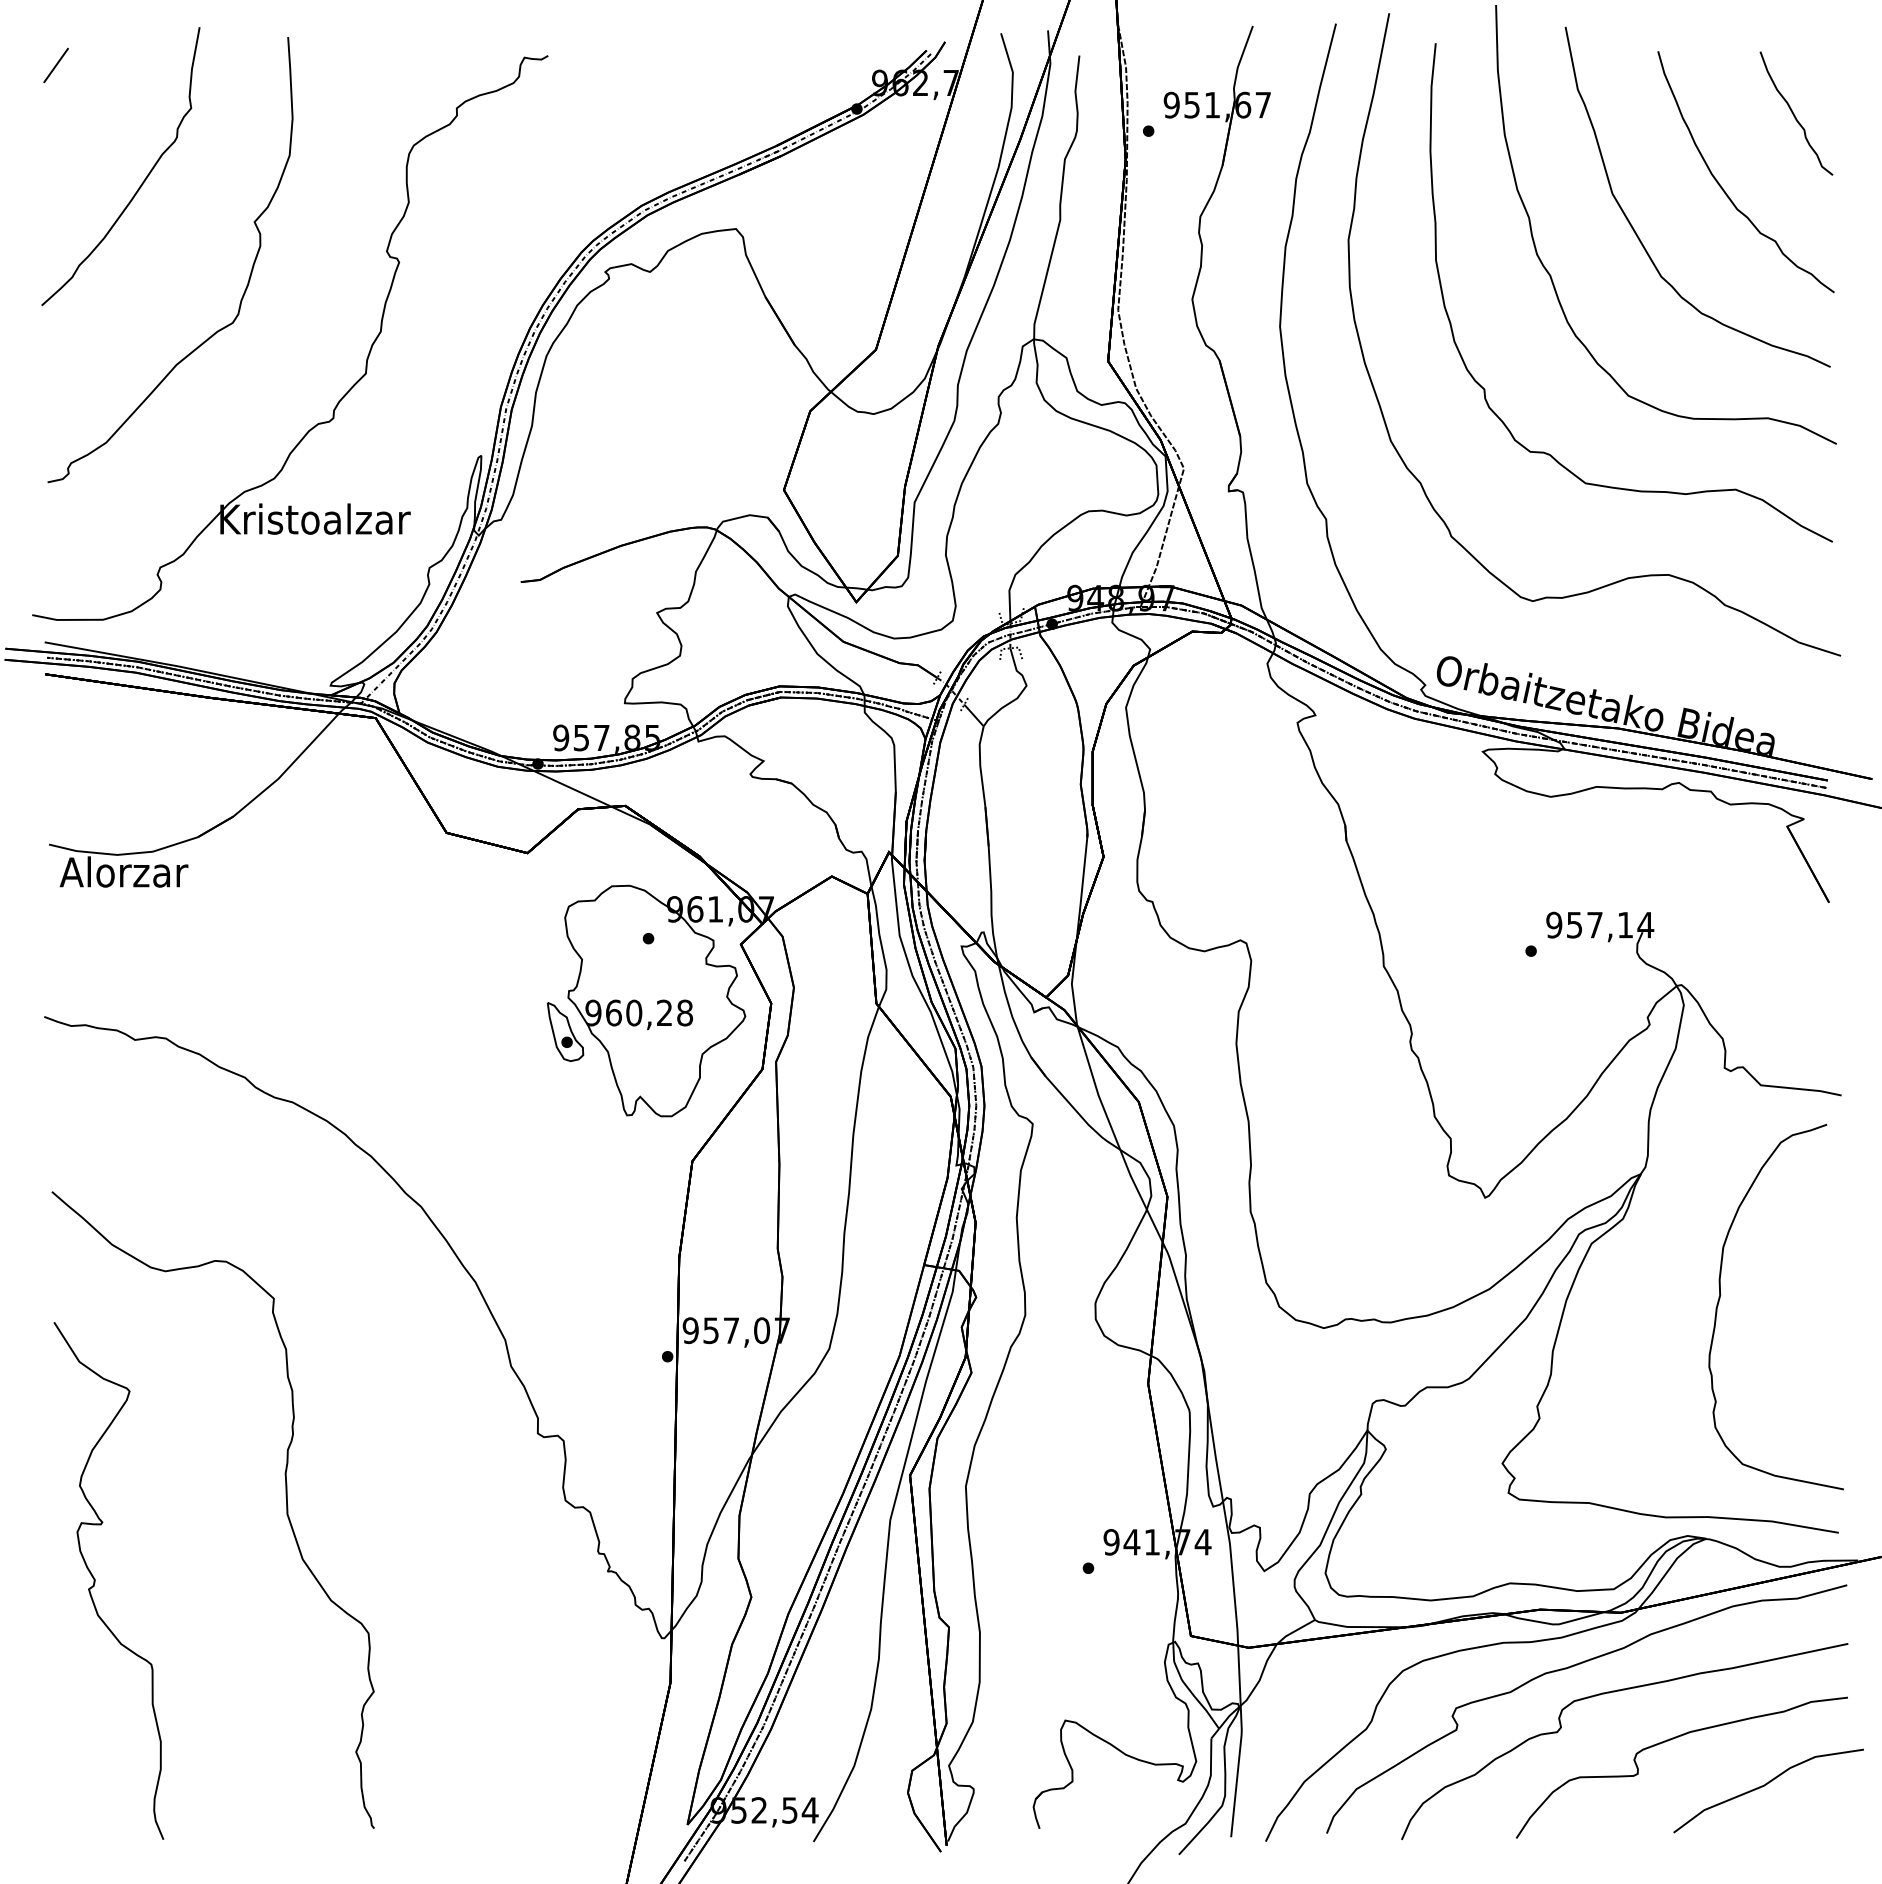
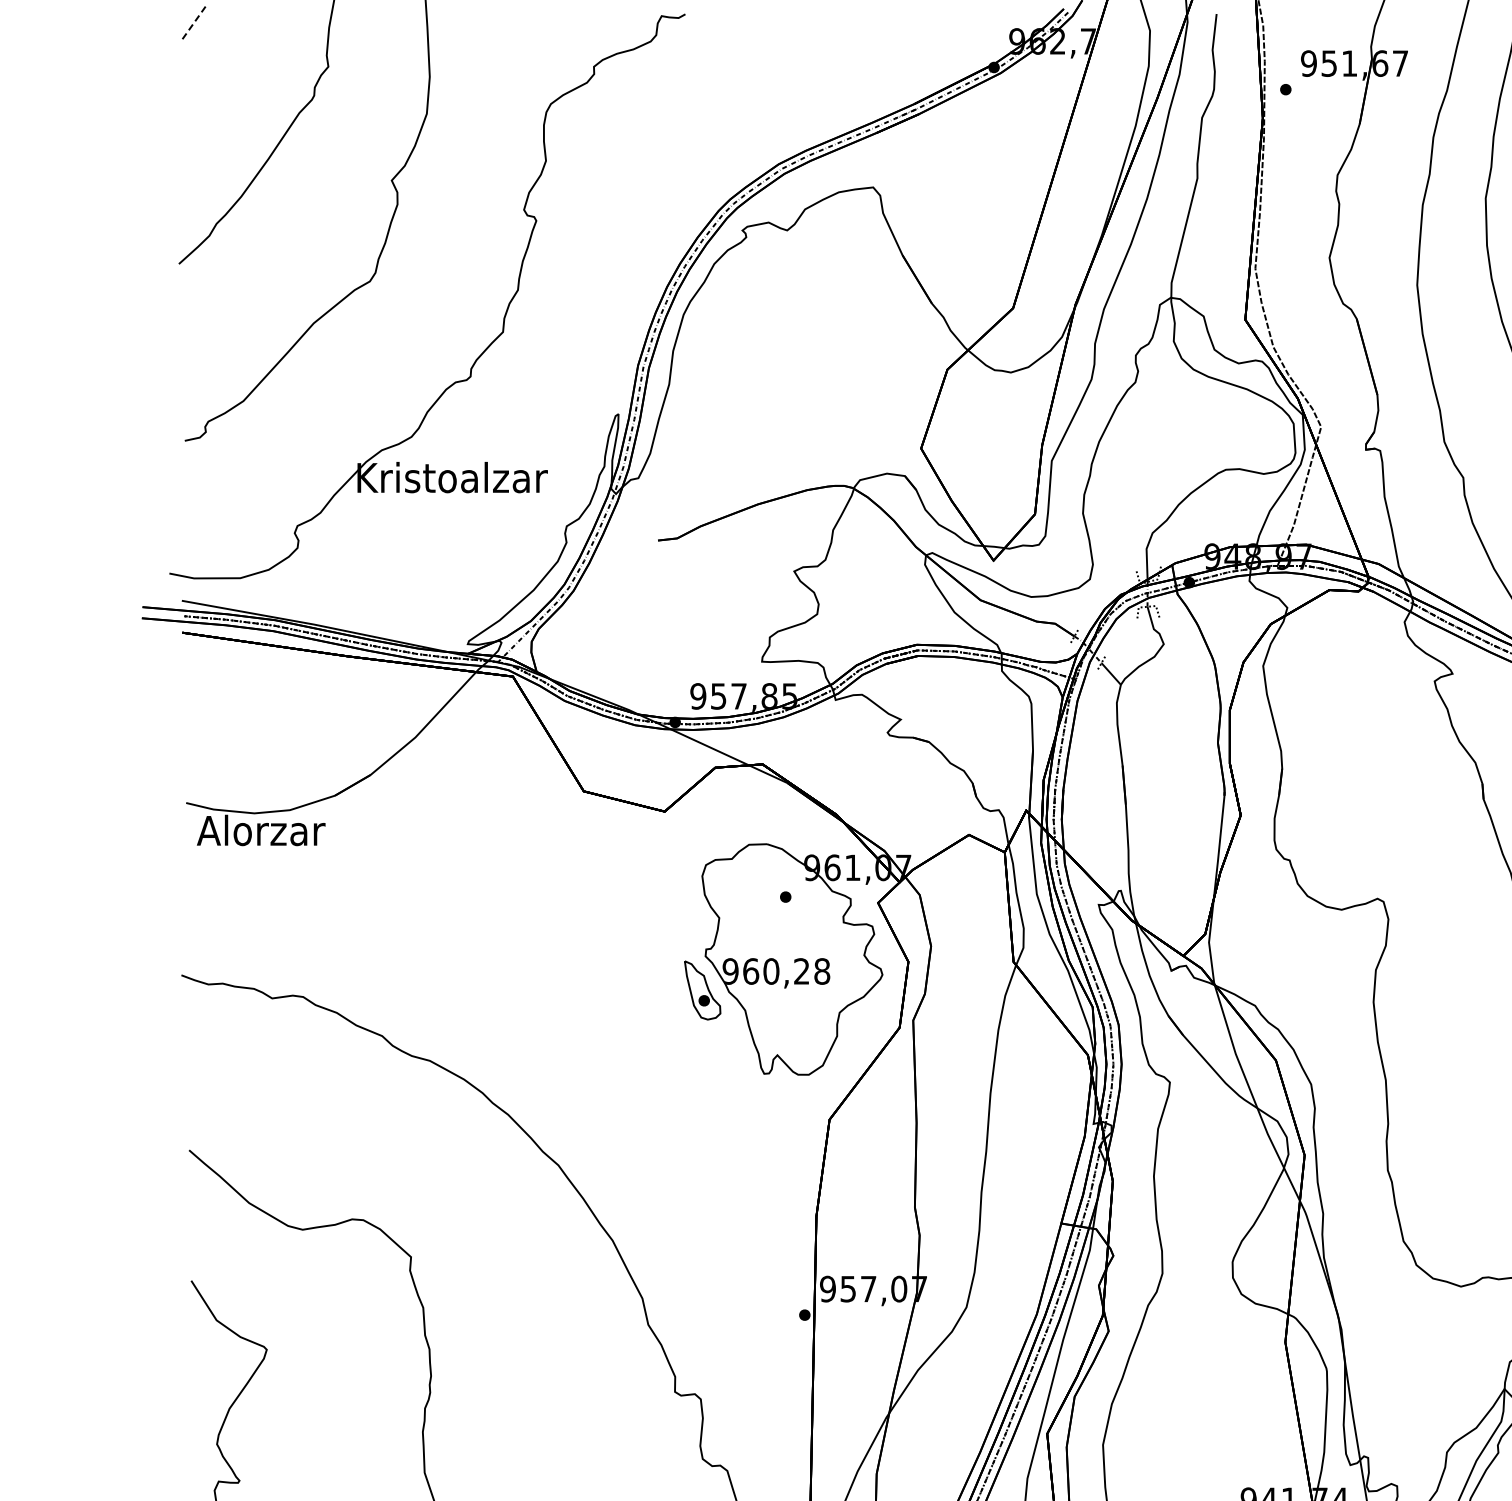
line: (55, 65) -> (192, 23), solid -> dashed

